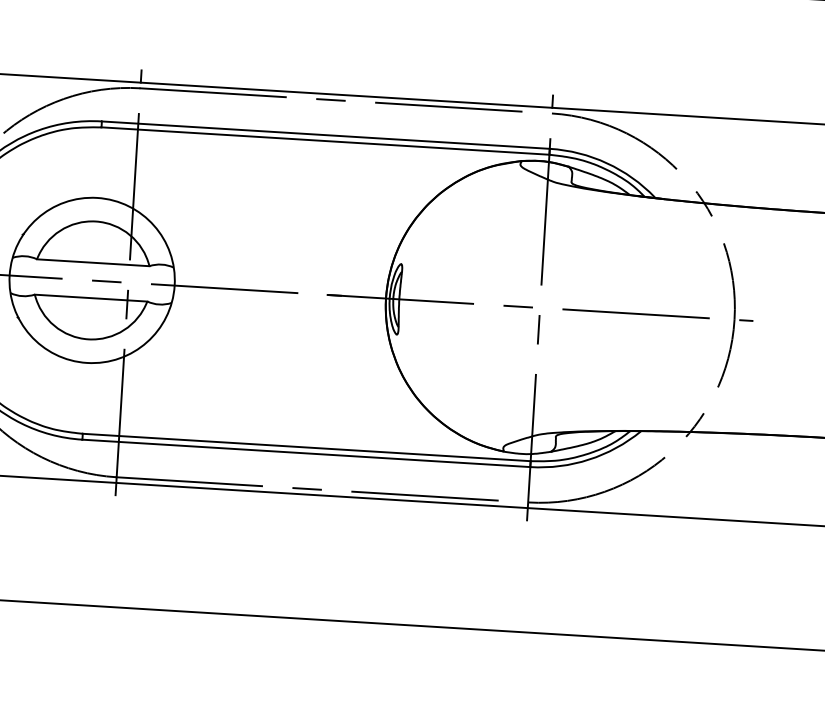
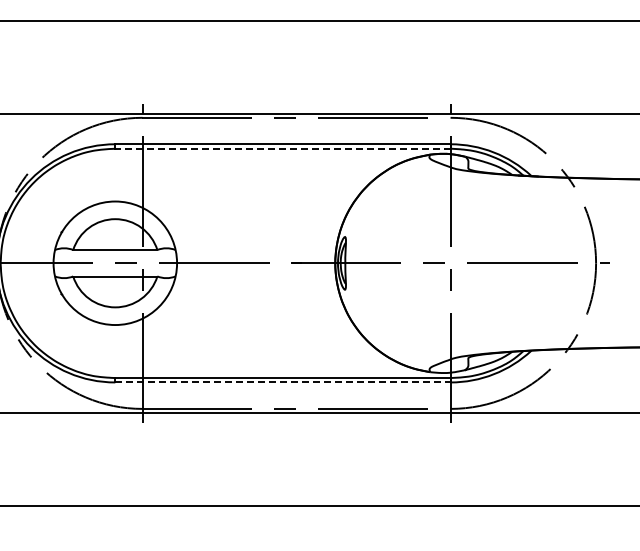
line: (324, 140) -> (282, 148), solid -> dashed
line: (305, 453) -> (282, 382), solid -> dashed

